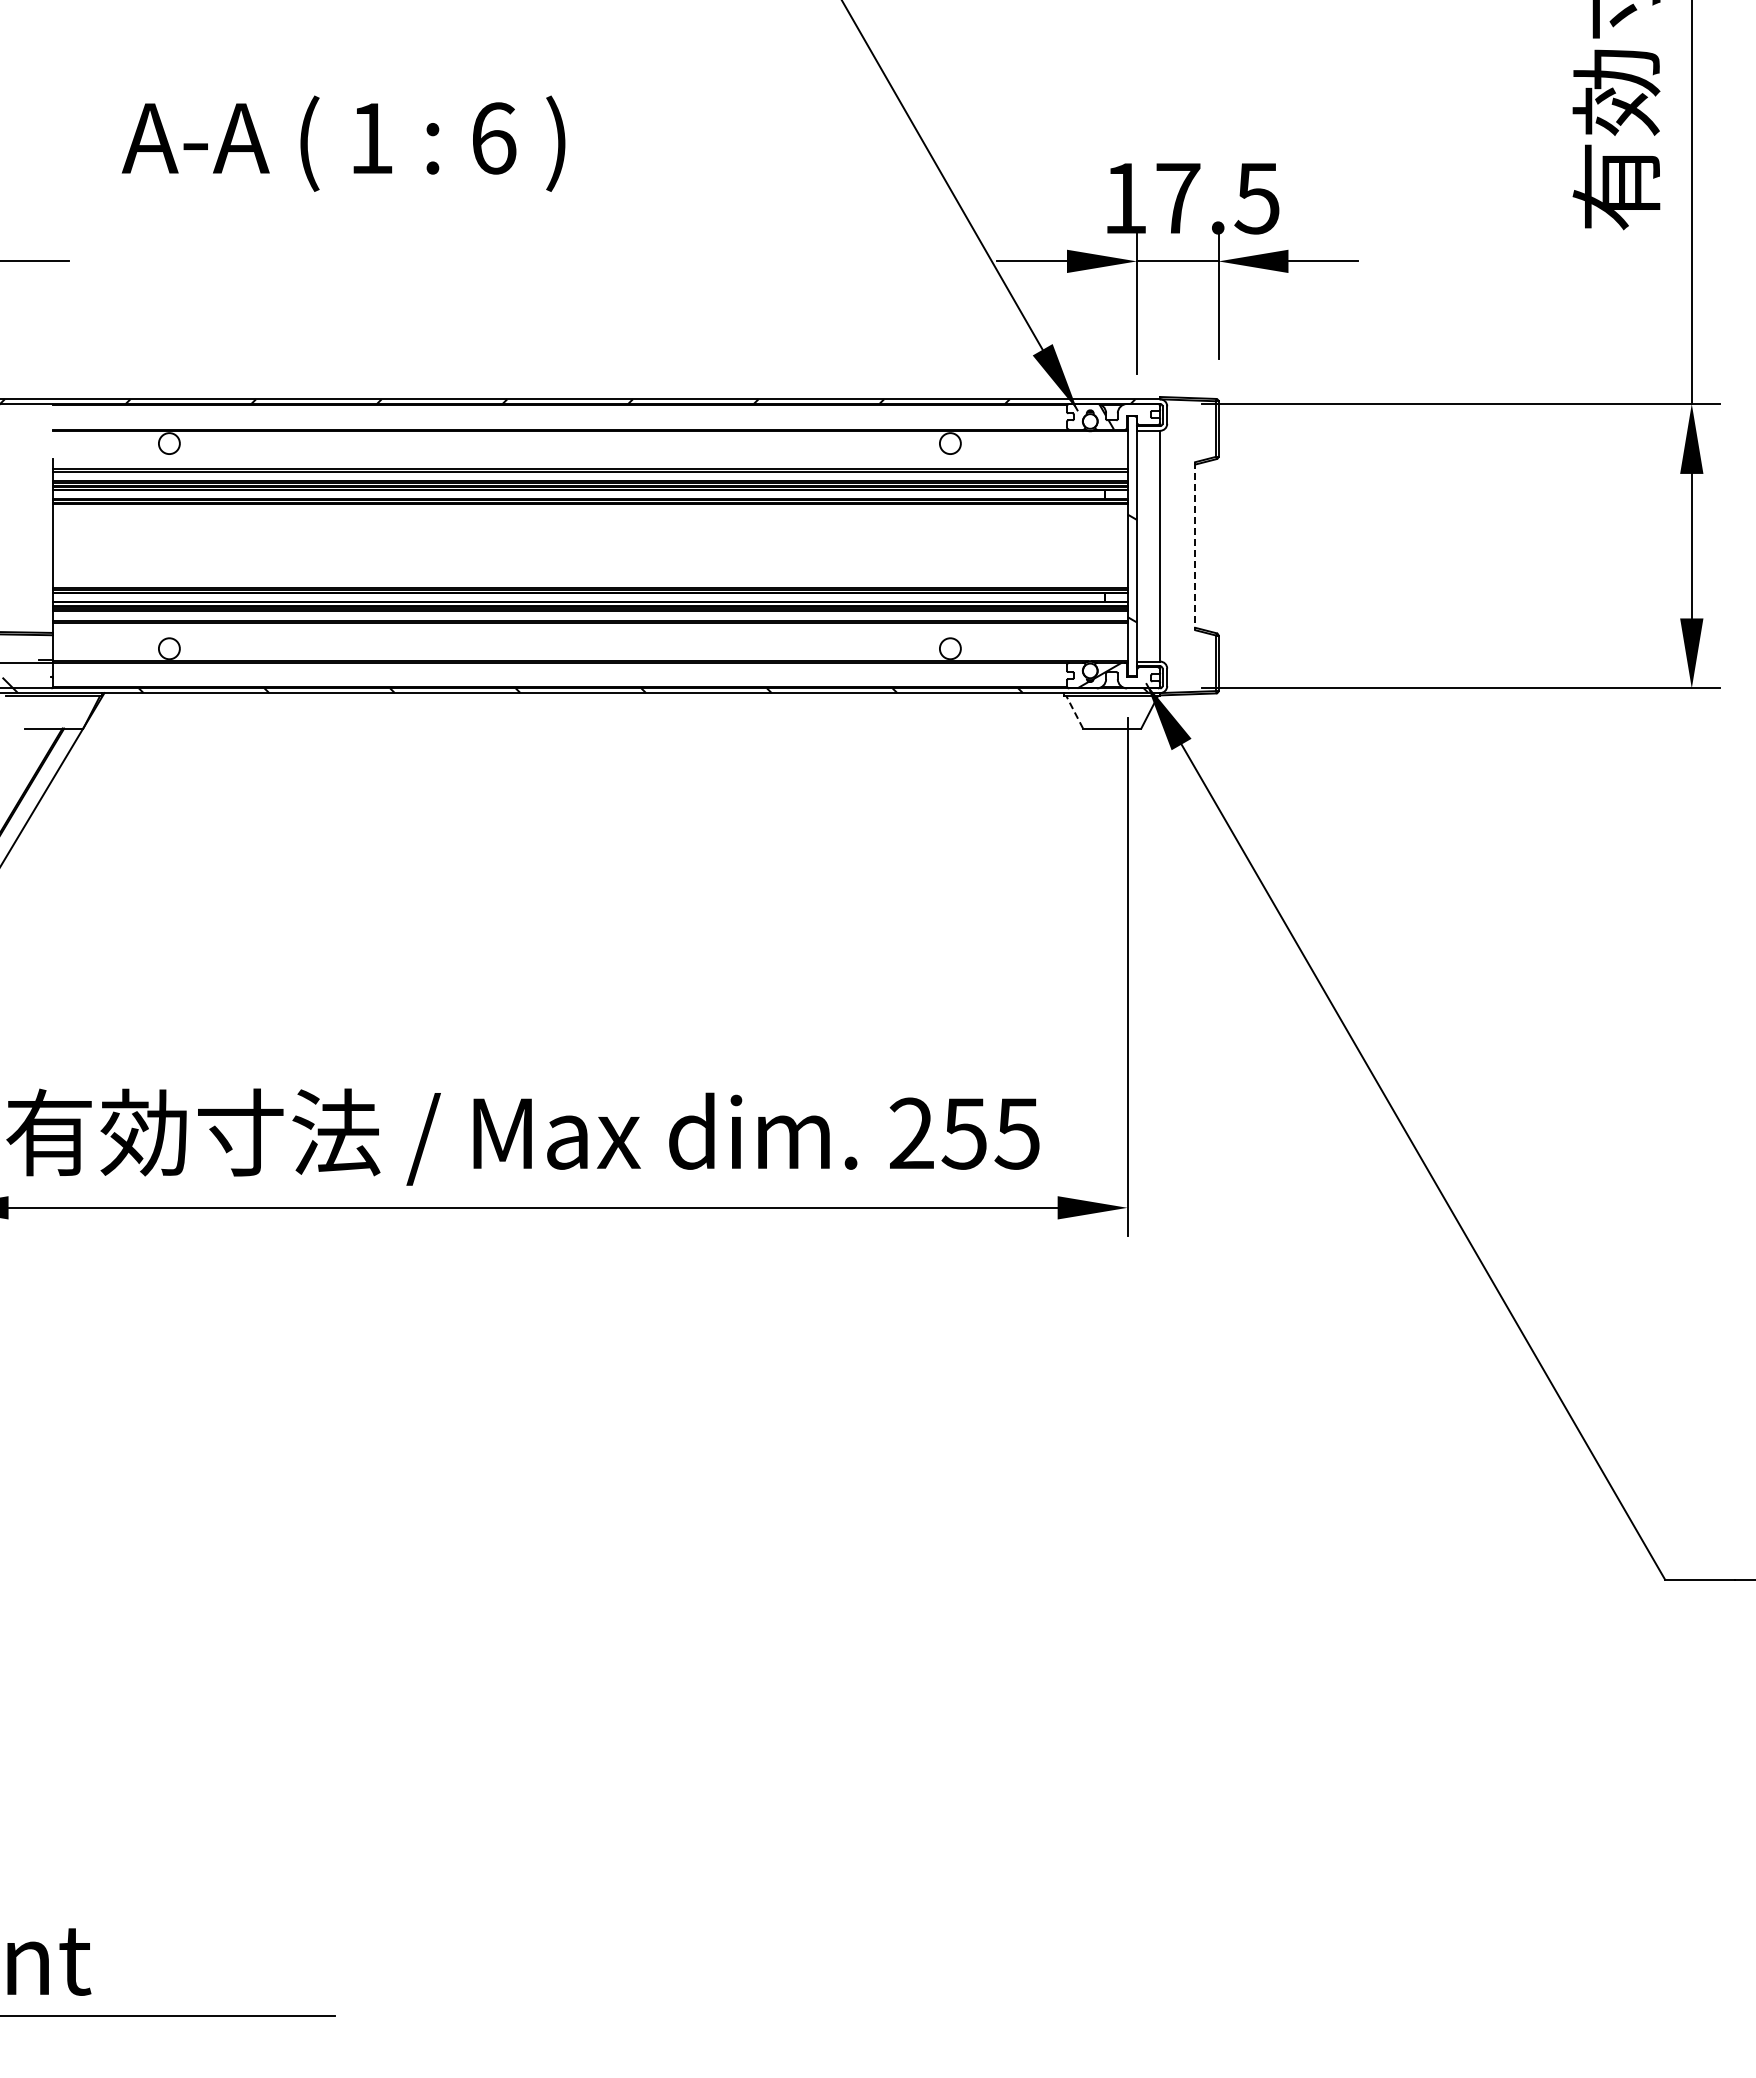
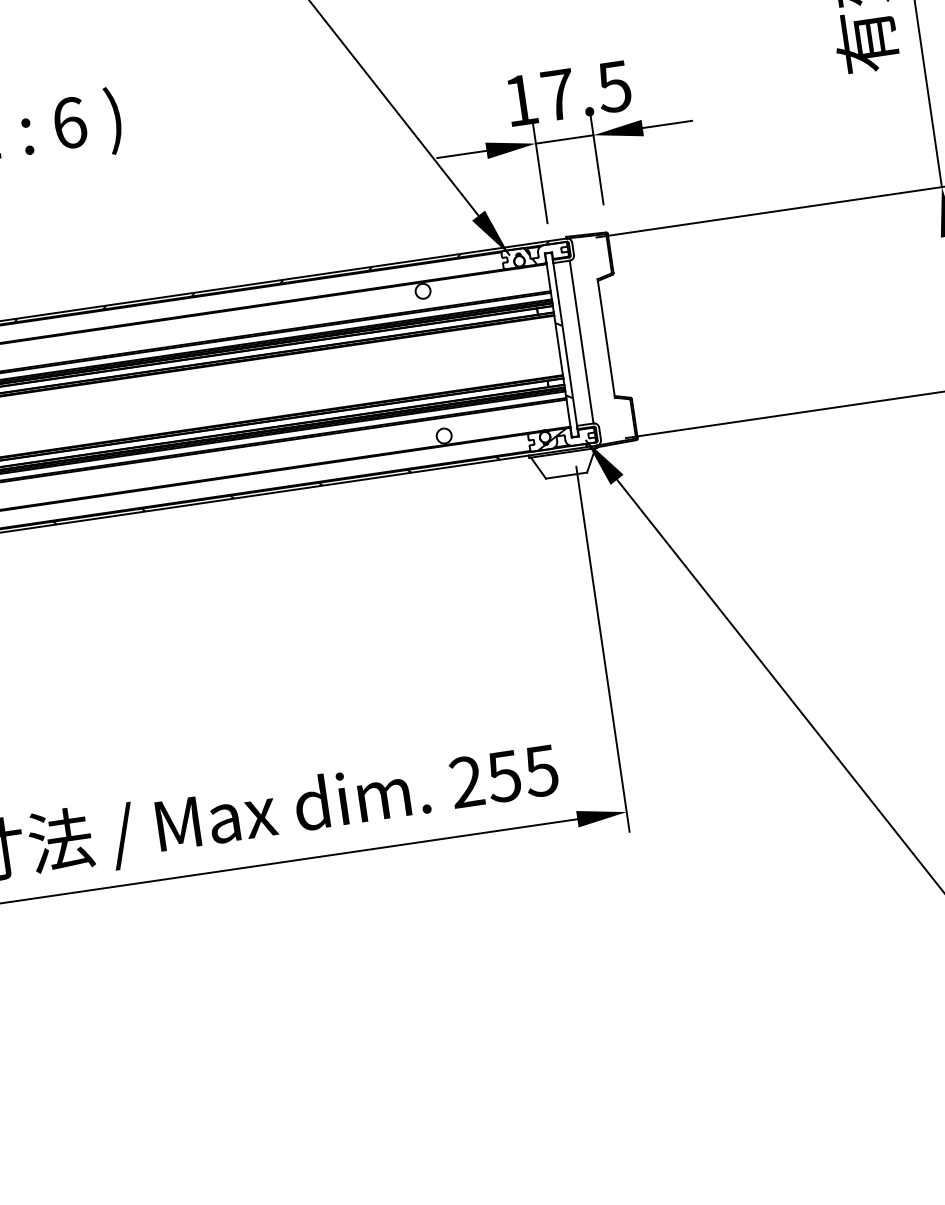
line: (1195, 546) -> (606, 338), dashed -> solid
line: (1074, 711) -> (538, 467), dashed -> solid

